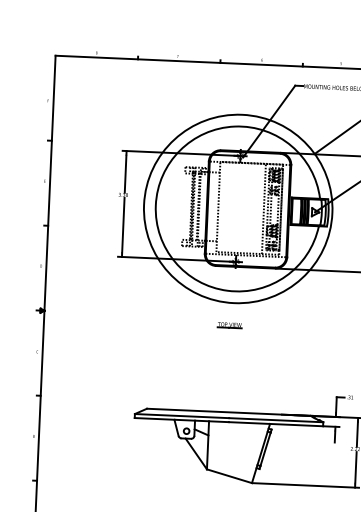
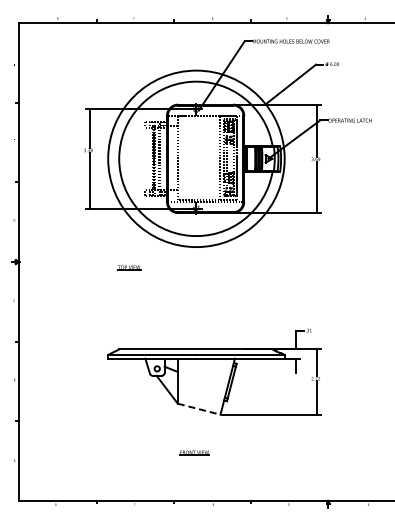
part: (230, 324) -> (129, 267), moved
line: (229, 476) -> (199, 409), solid -> dashed

